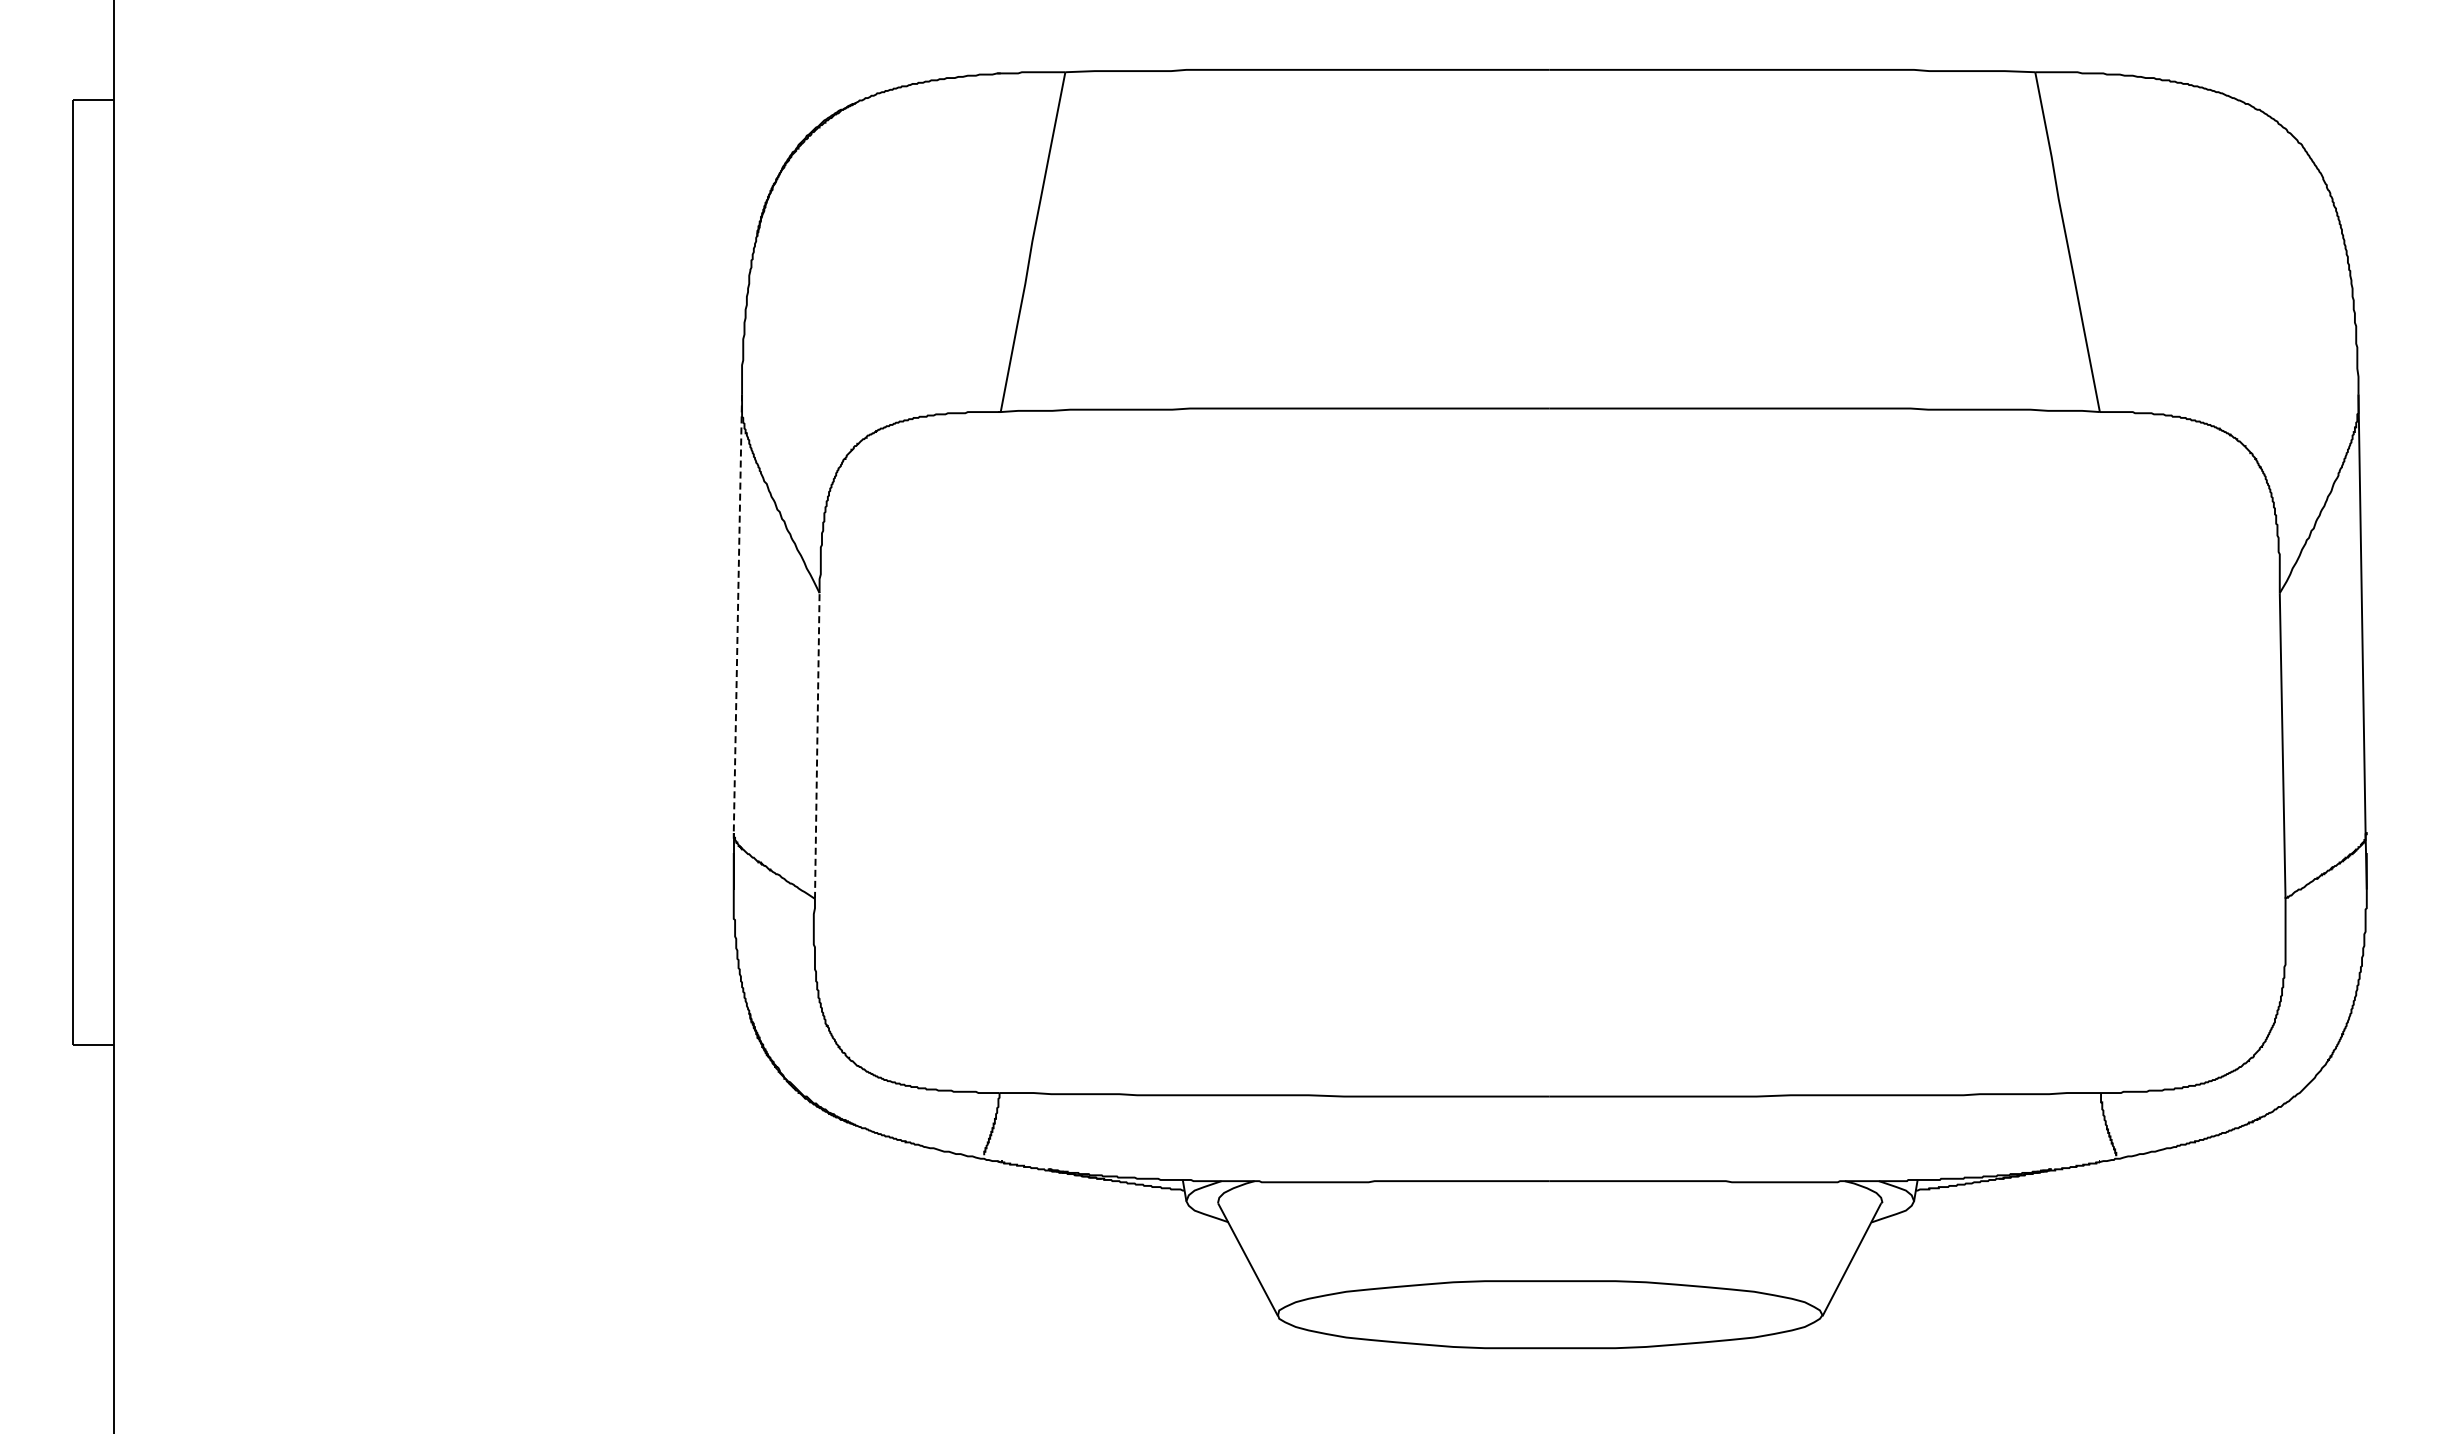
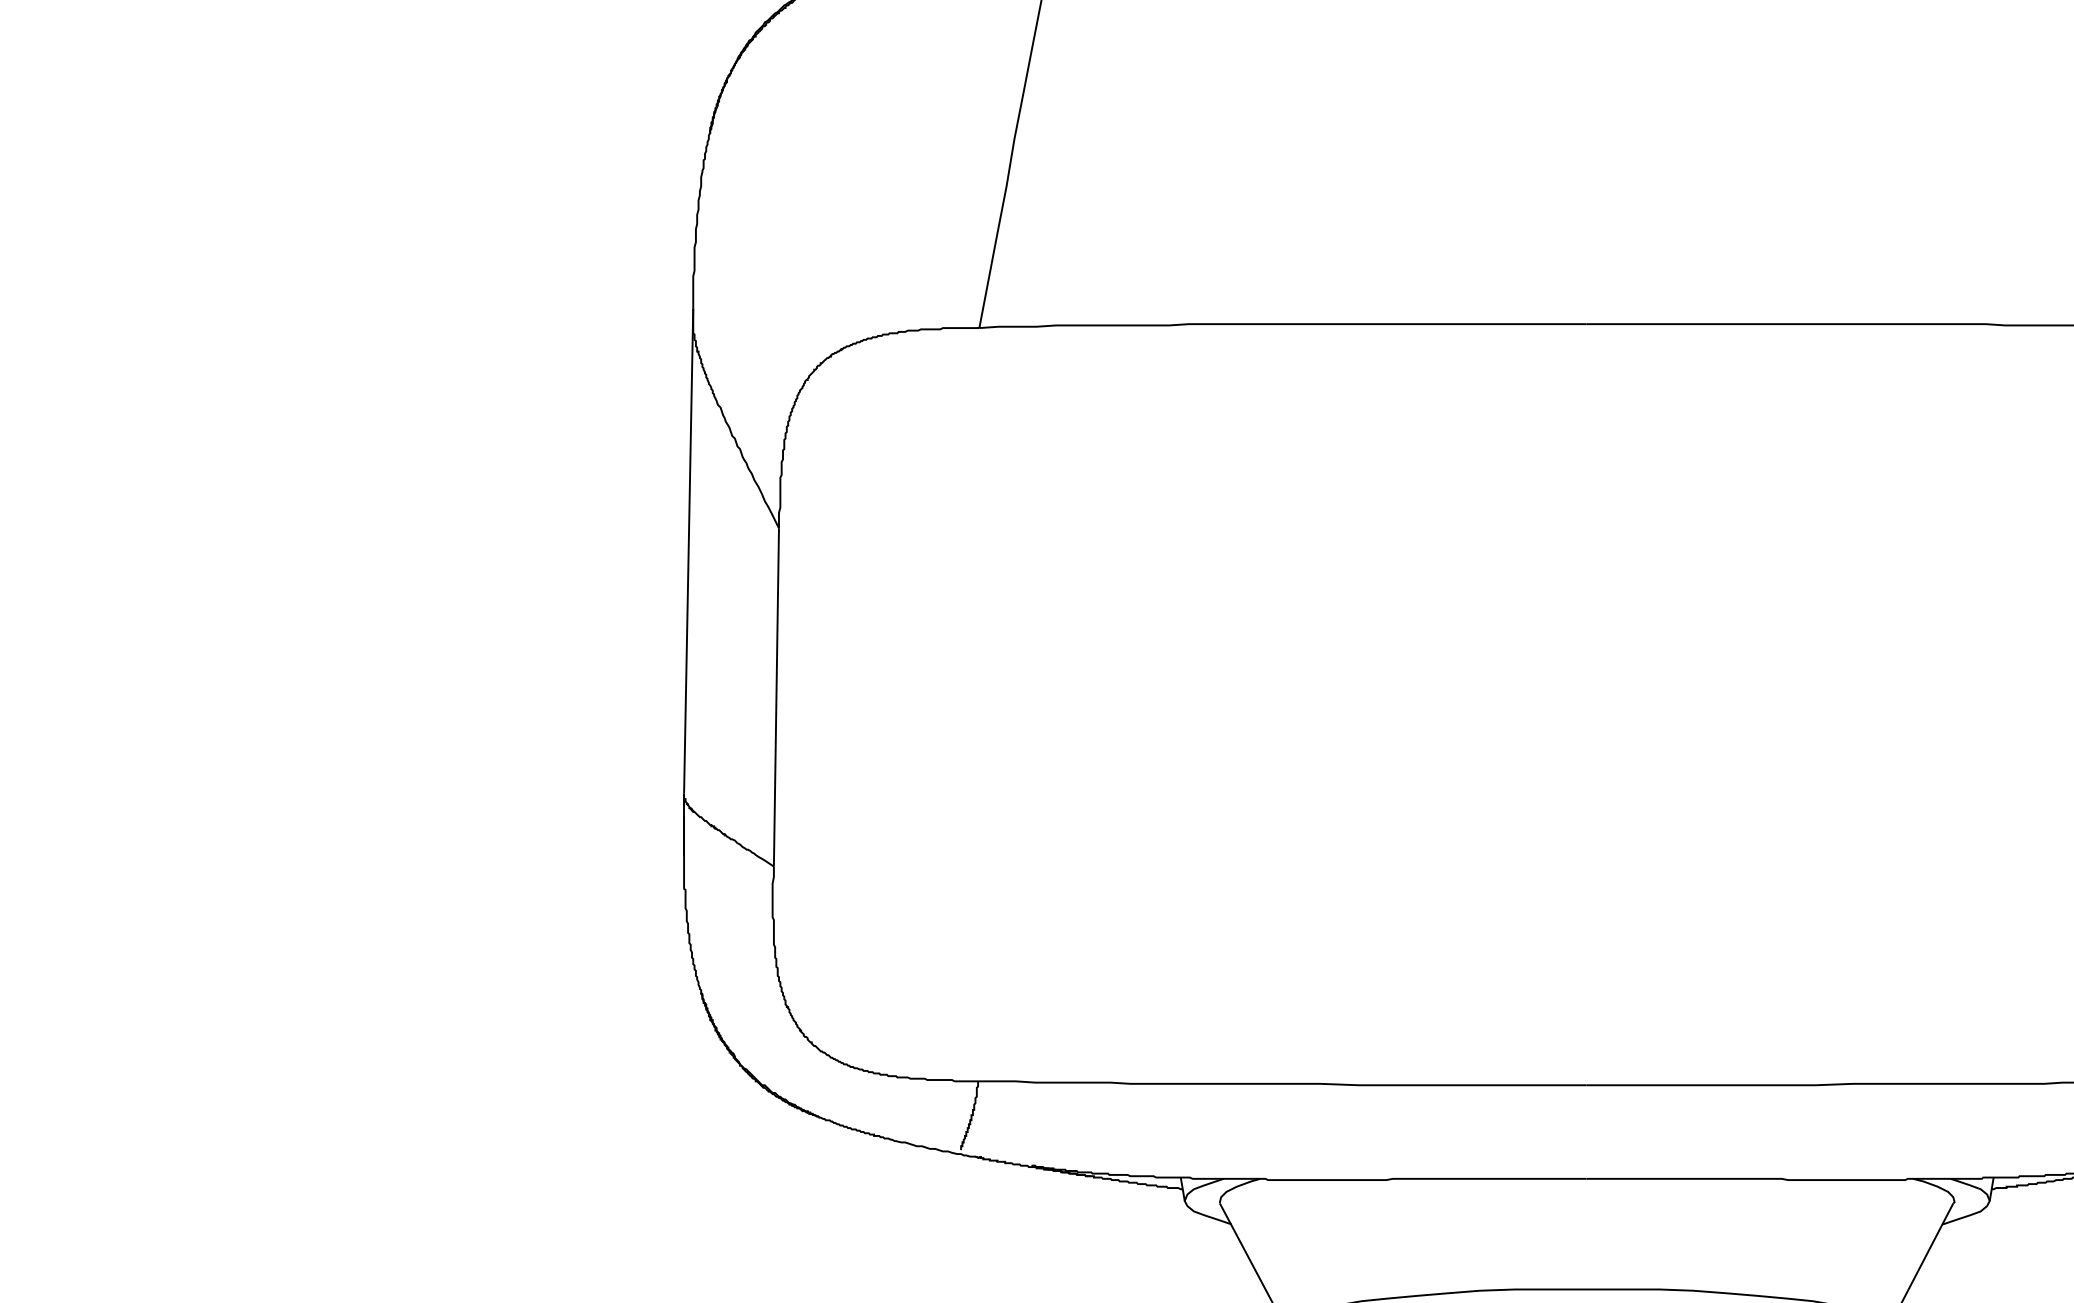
line: (737, 614) -> (688, 552), dashed -> solid
line: (817, 746) -> (776, 698), dashed -> solid

